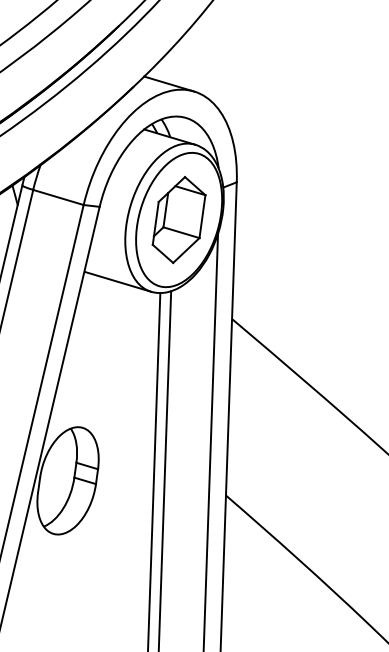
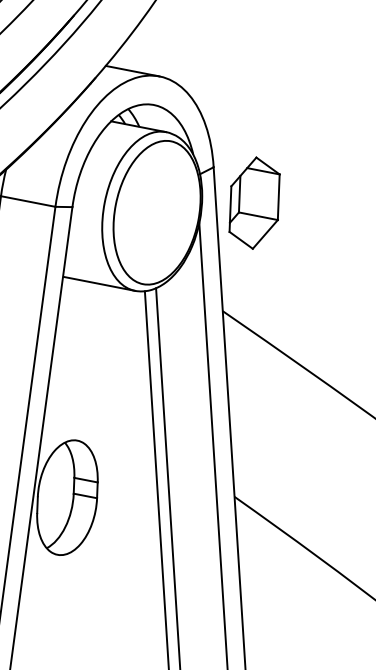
part: (178, 220) -> (254, 203), moved

